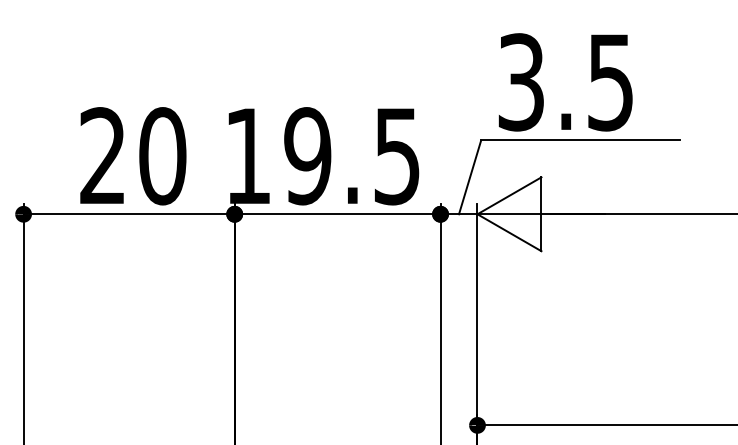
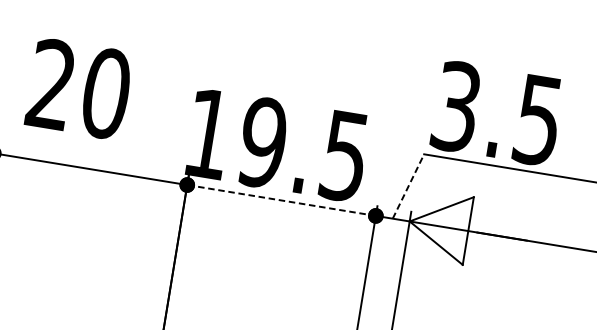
text: (565, 82) -> (496, 113), moved
text: (133, 156) -> (79, 89), moved
line: (470, 177) -> (408, 186), solid -> dashed
line: (337, 214) -> (281, 200), solid -> dashed

